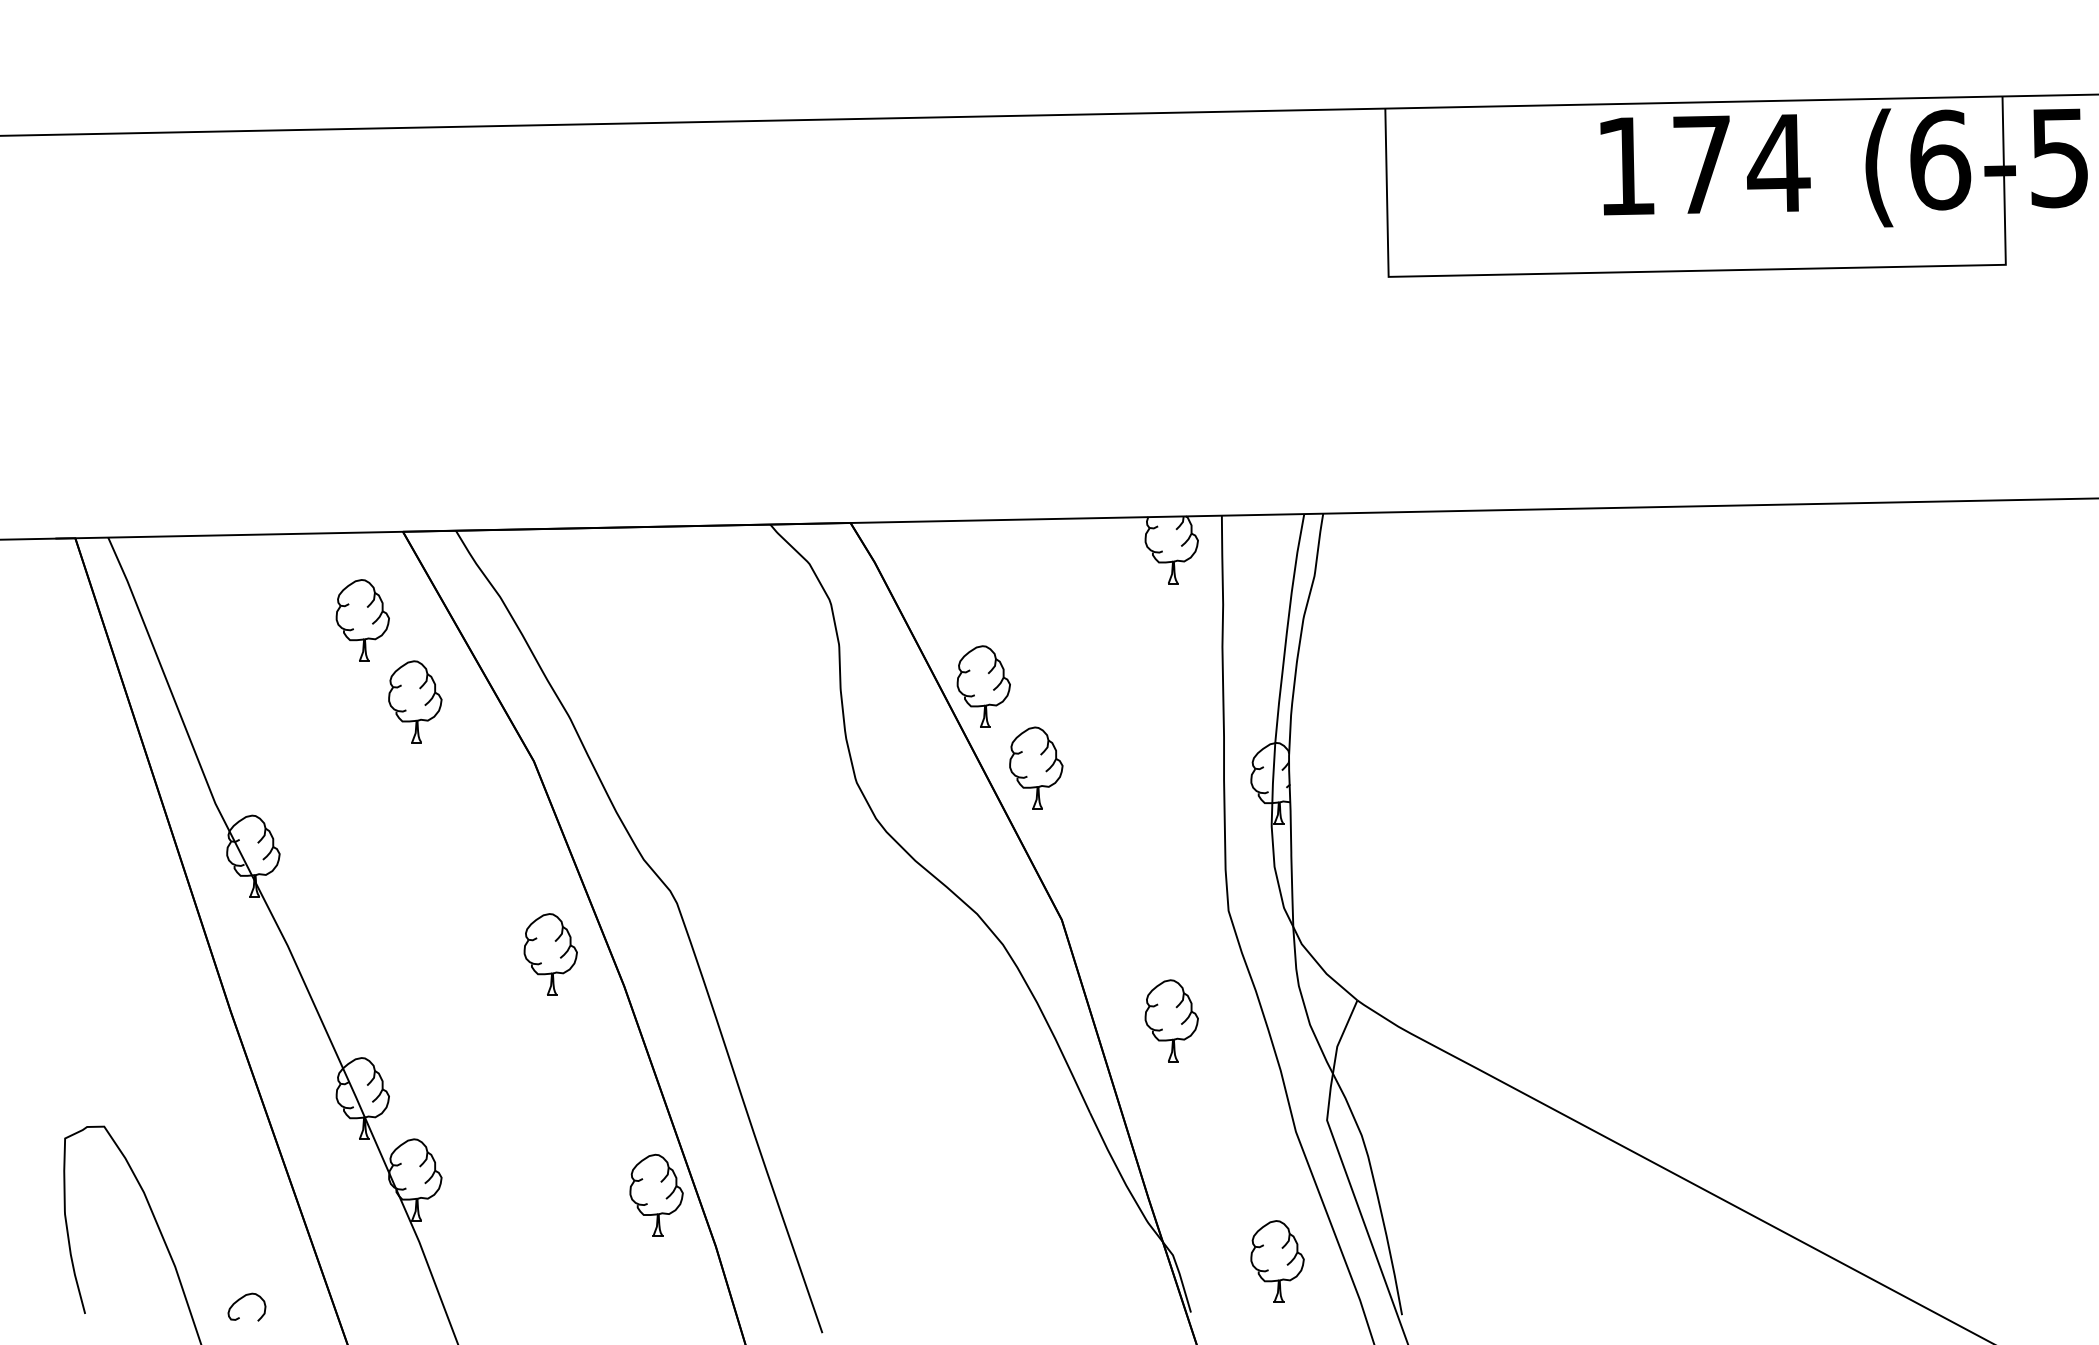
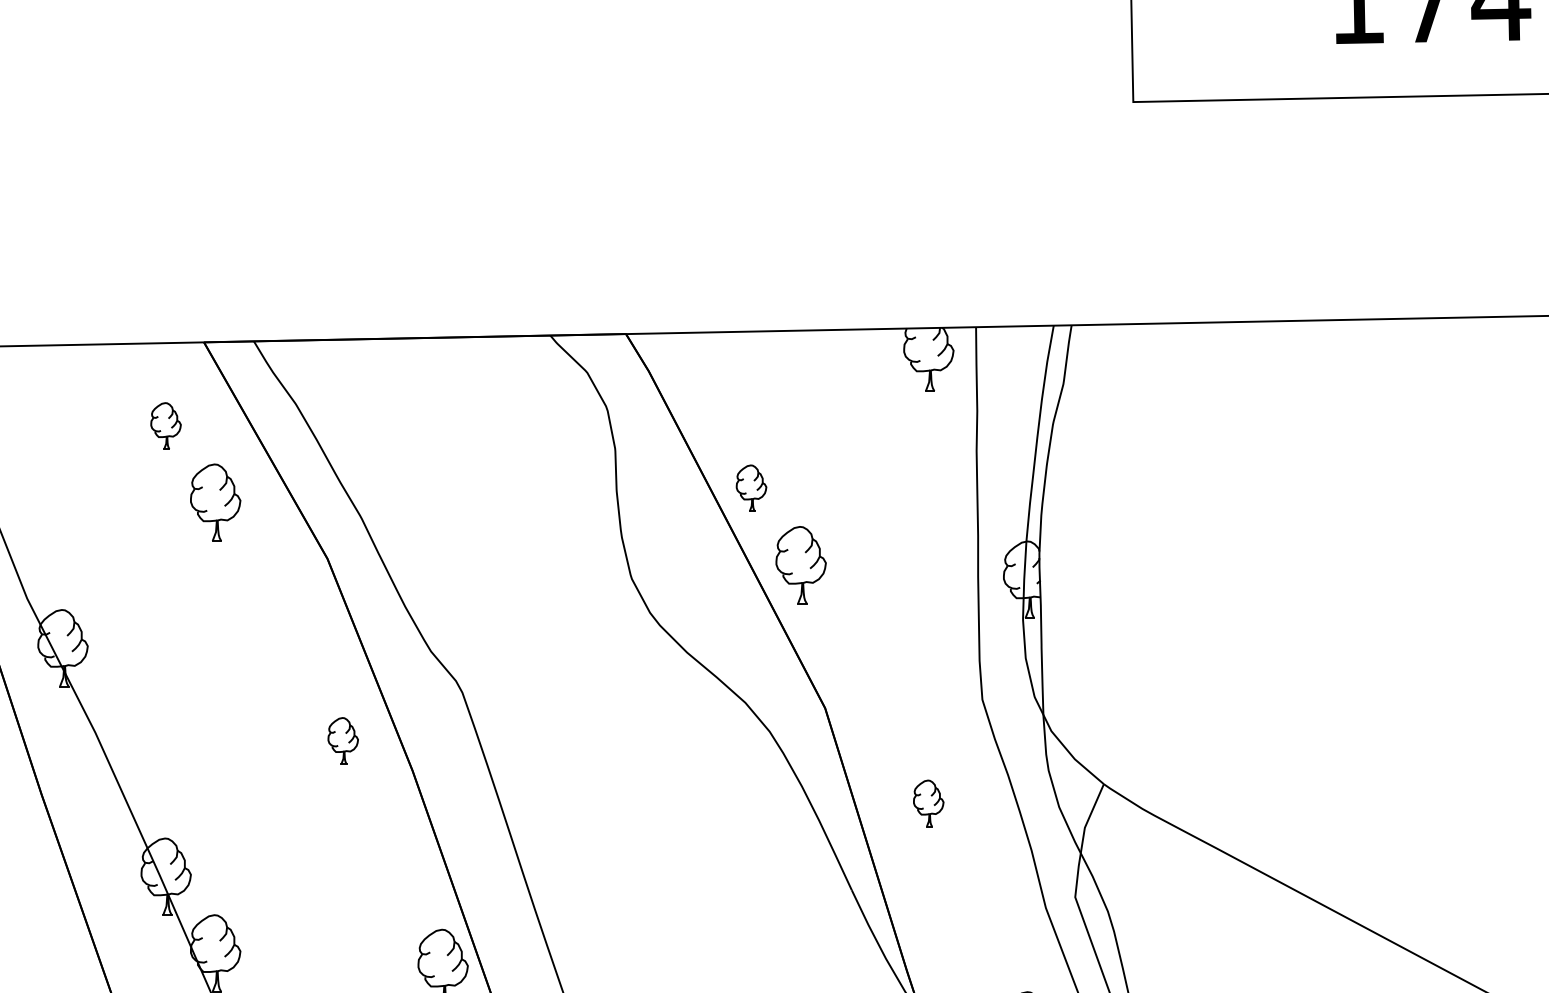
part: (362, 620) -> (165, 426), size x0.6
part: (983, 686) -> (751, 488), size x0.6
part: (550, 954) -> (343, 740), size x0.6
part: (1171, 1020) -> (928, 803), size x0.6

